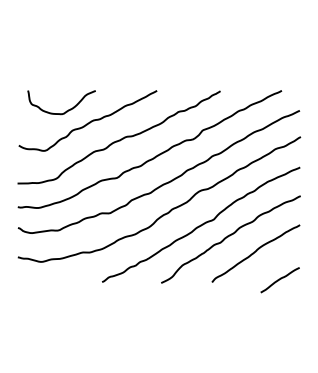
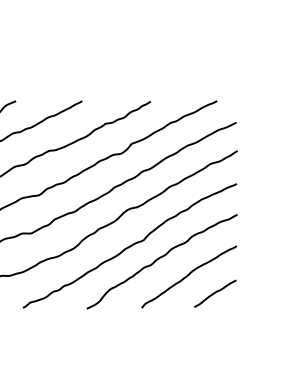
line: (279, 280) -> (214, 294), moved

